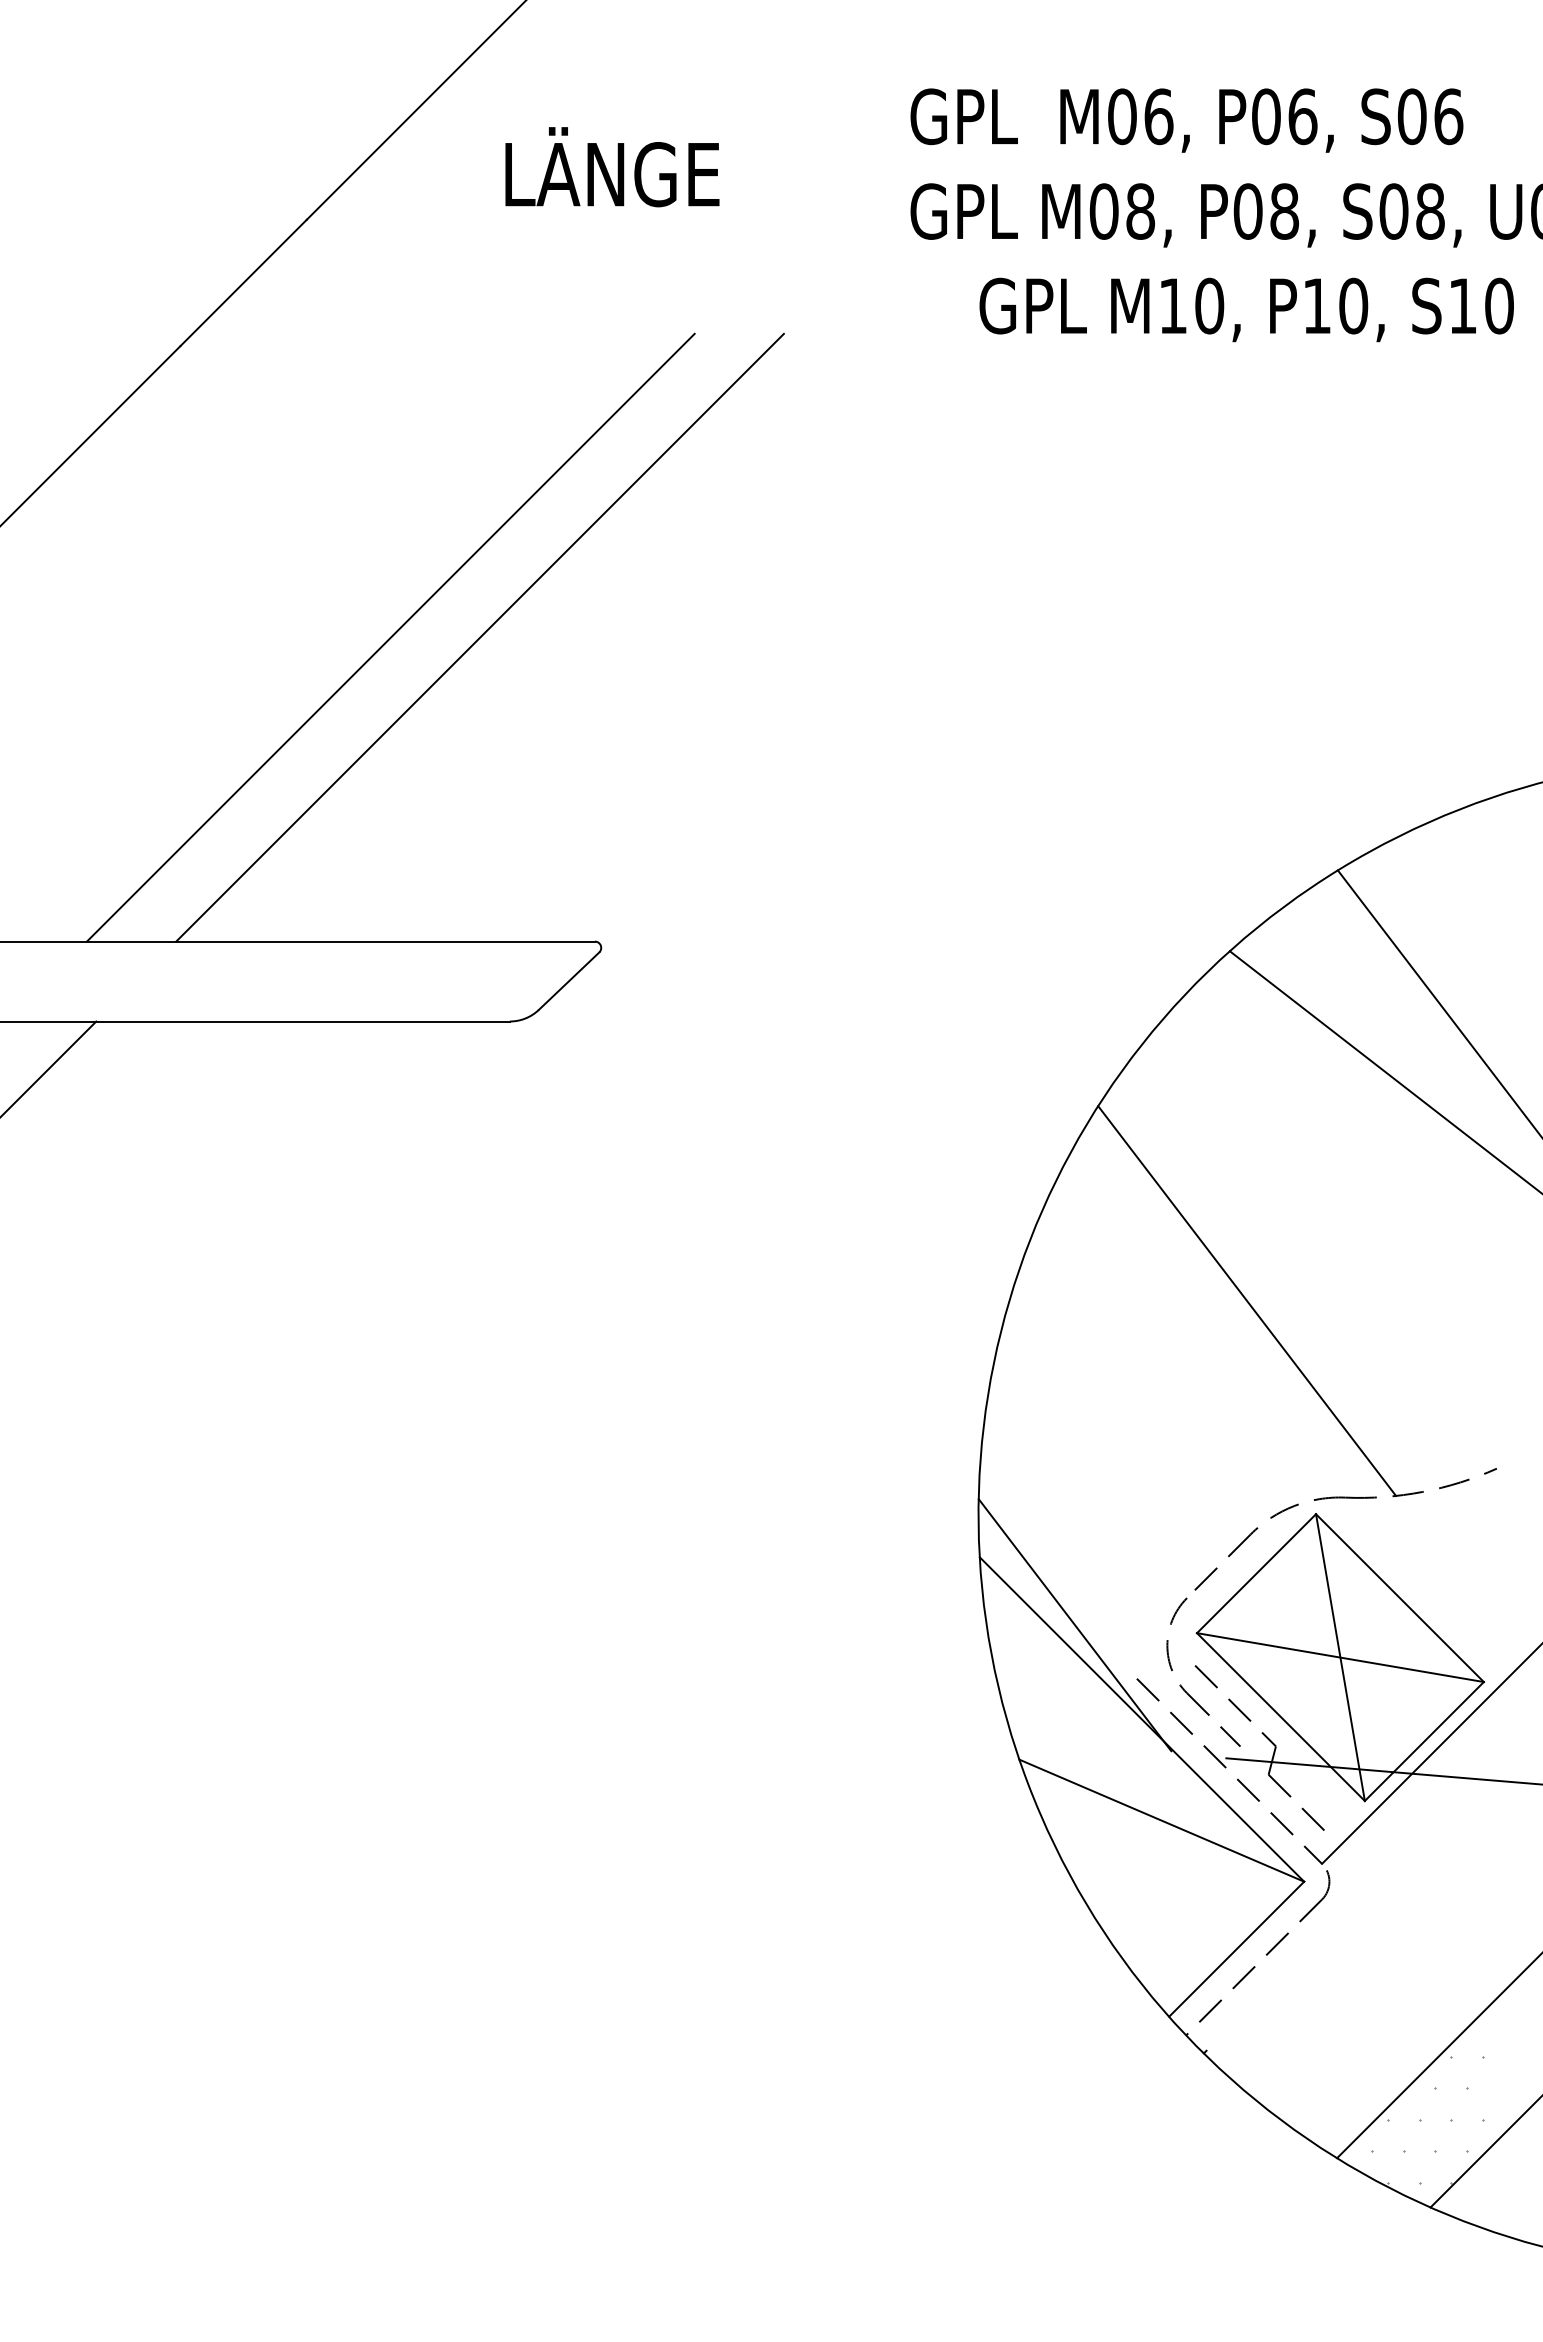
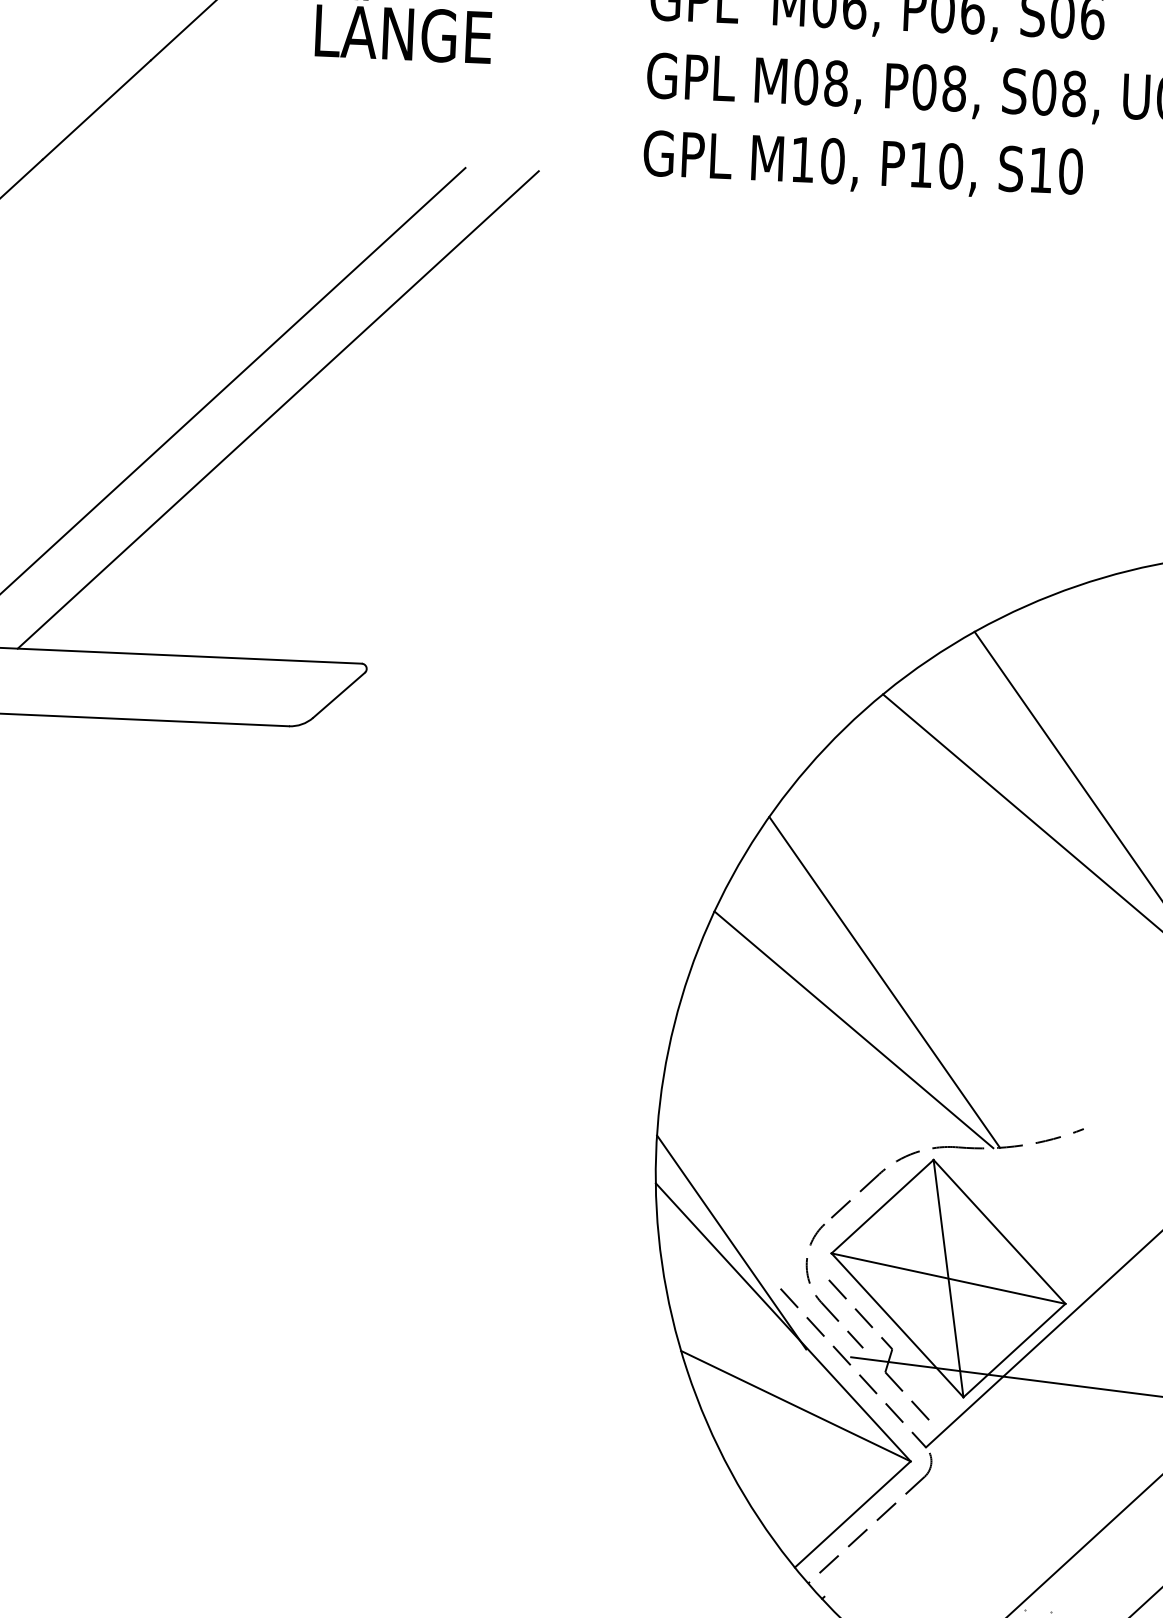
text: (1246, 309) -> (863, 165), moved
line: (1212, 1359) -> (854, 1029), added

